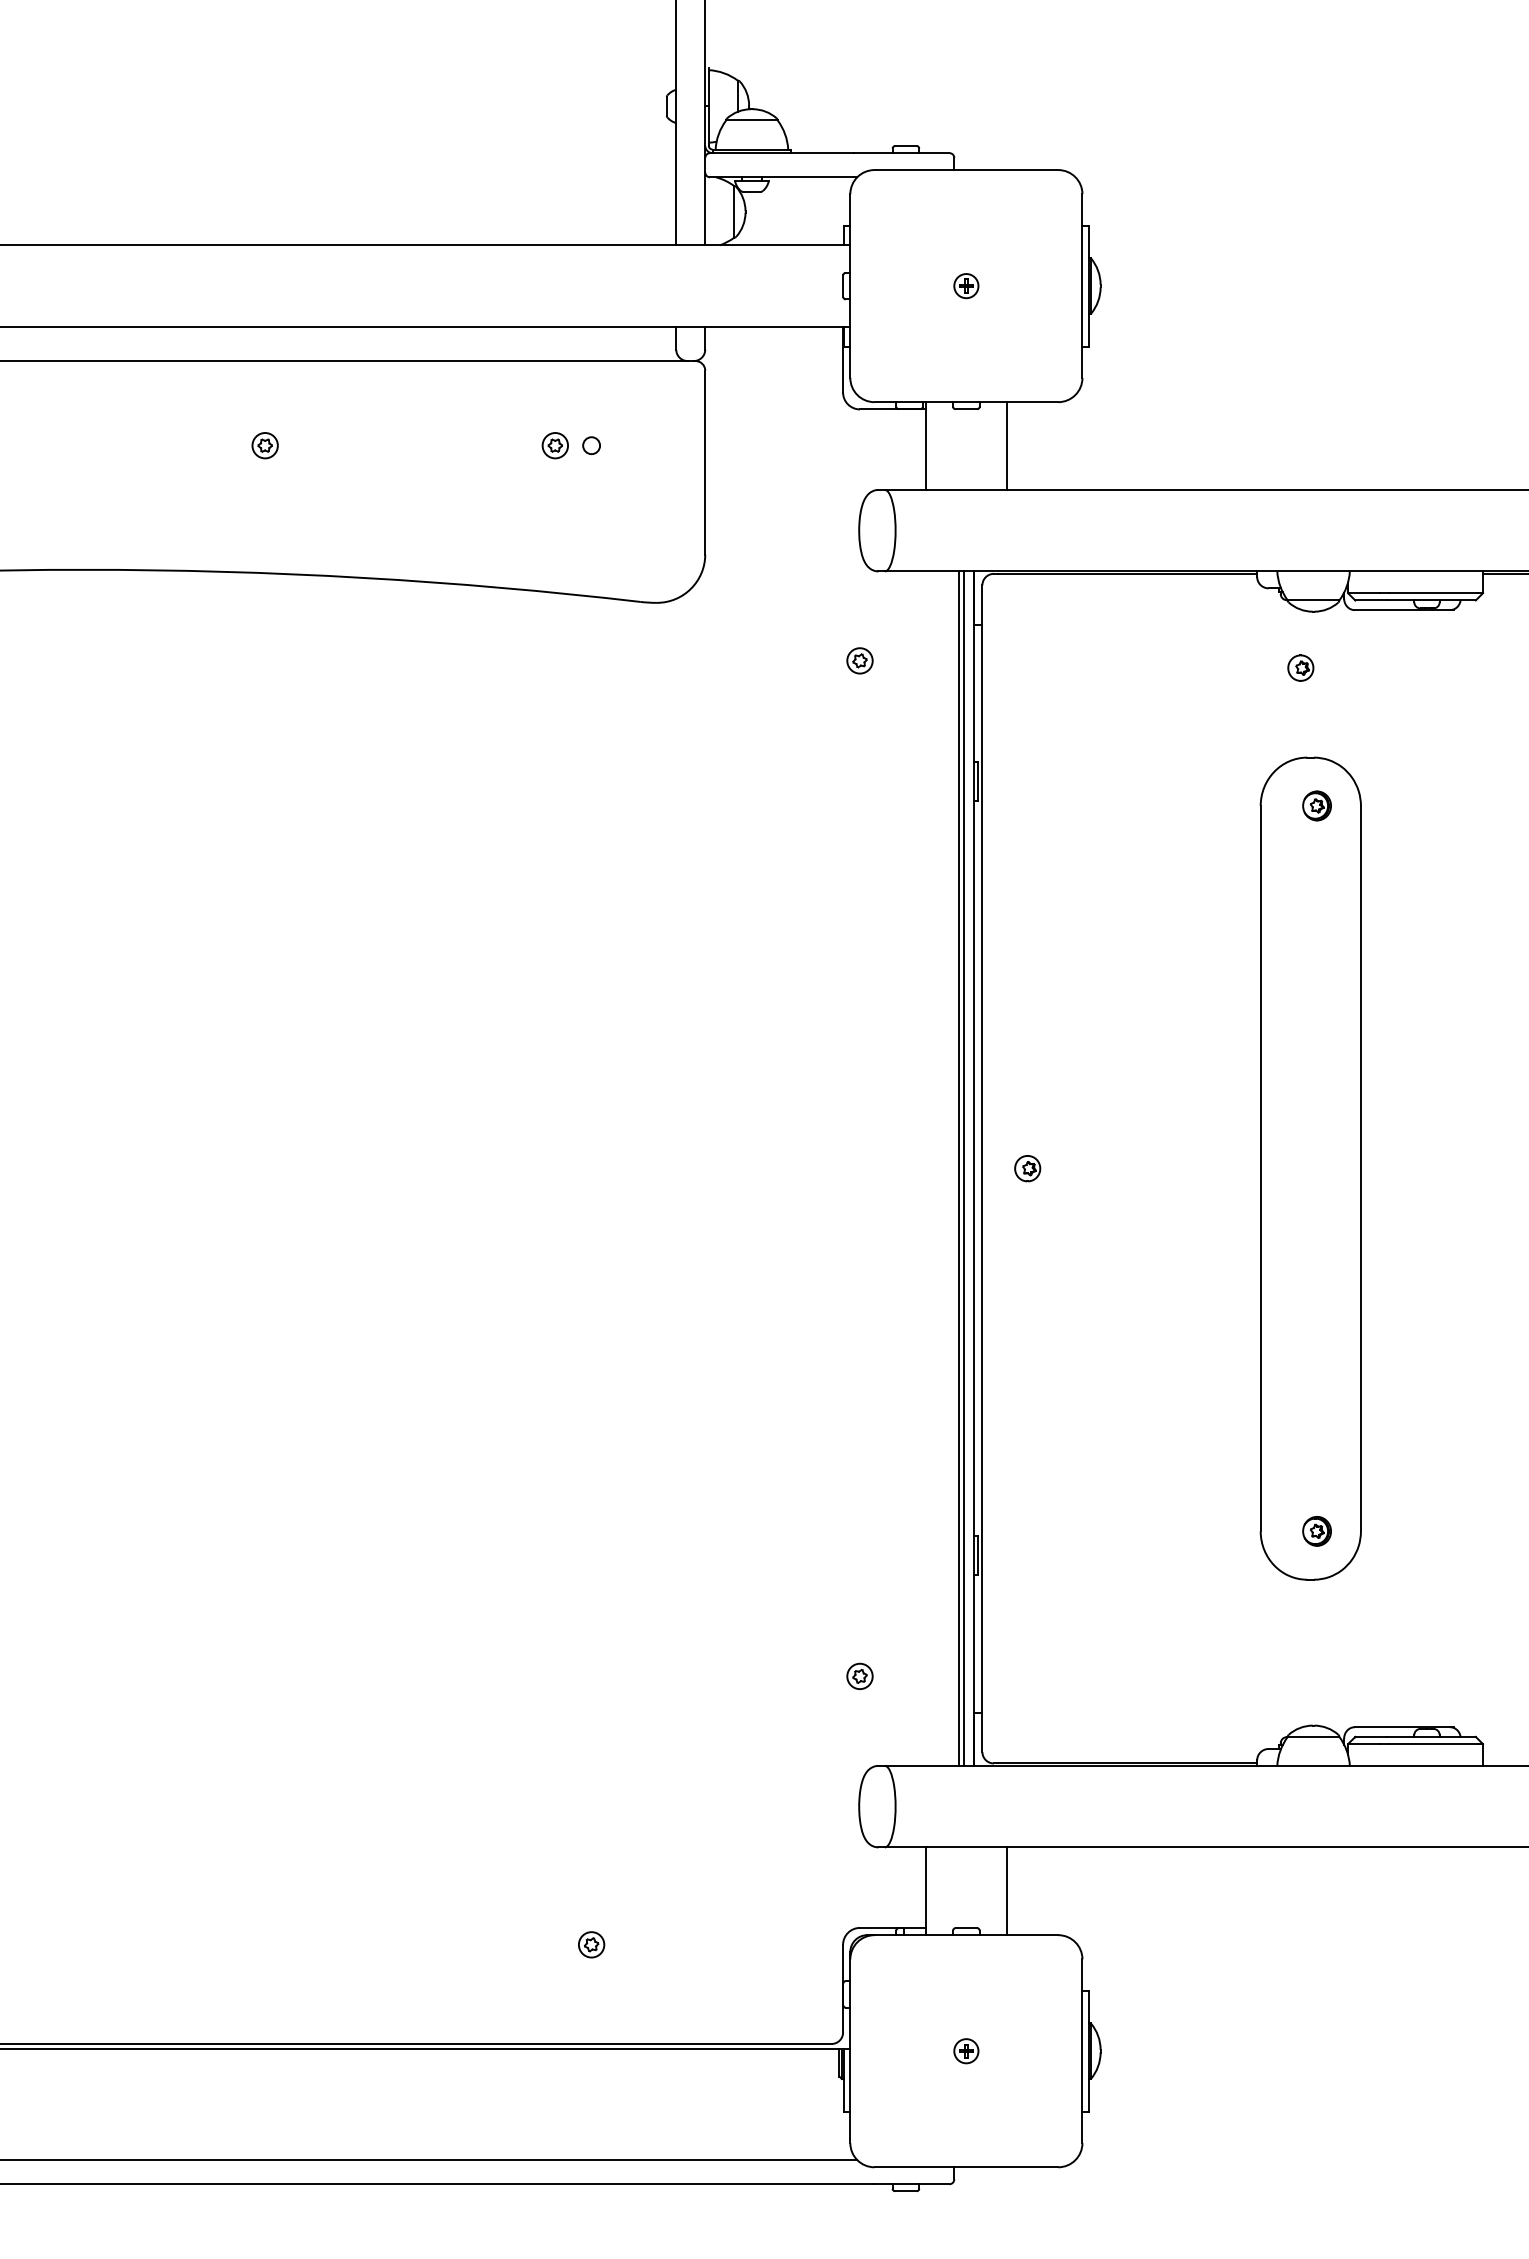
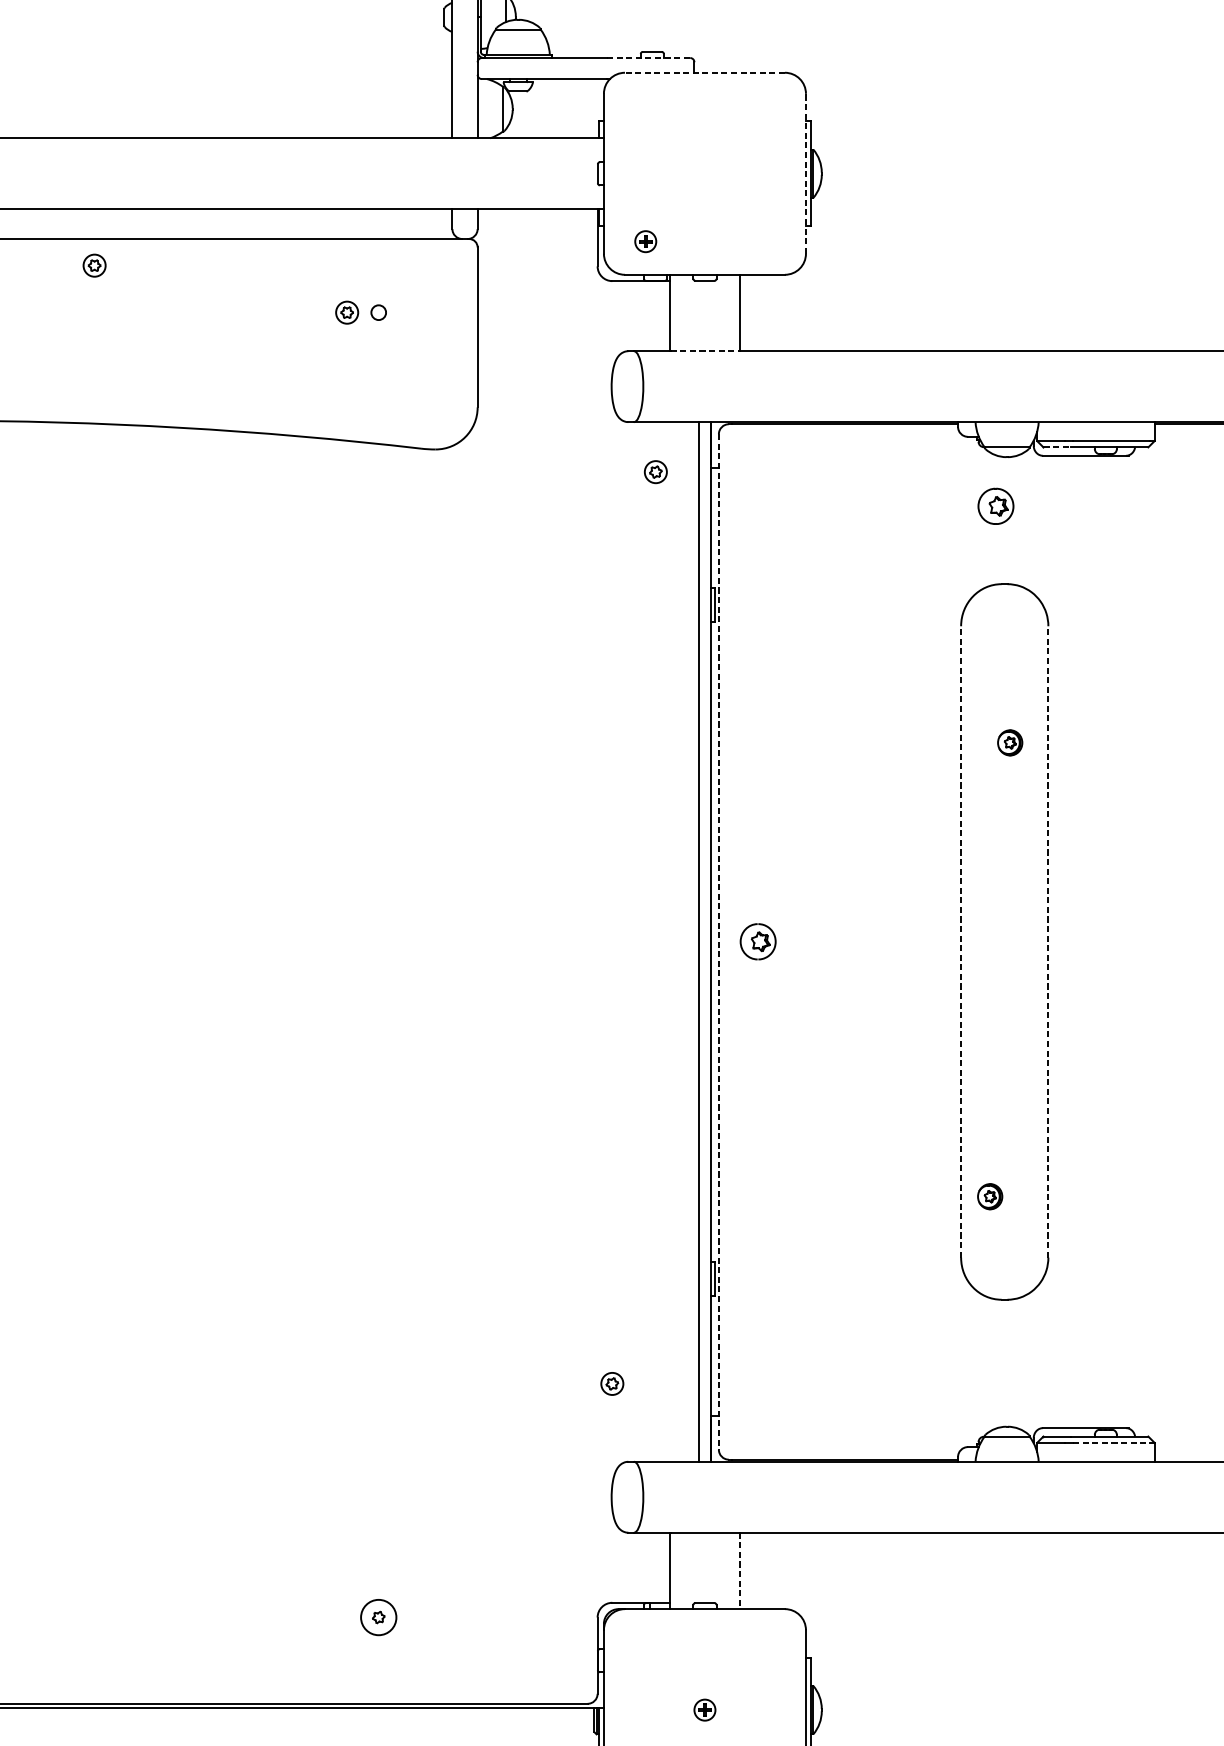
line: (901, 153) -> (648, 58), solid -> dashed
line: (966, 170) -> (705, 73), solid -> dashed
part: (966, 286) -> (645, 242), moved
line: (1082, 286) -> (806, 174), solid -> dashed
part: (264, 445) -> (94, 265), moved
line: (967, 489) -> (705, 350), solid -> dashed
line: (1371, 600) -> (1057, 447), solid -> dashed
part: (859, 660) -> (655, 471), moved
part: (1300, 667) -> (995, 505), size x1.6
part: (1316, 805) -> (1009, 742), moved
line: (963, 1168) -> (702, 941), removed
part: (1027, 1168) -> (758, 941), size x1.6
line: (1260, 1168) -> (960, 941), solid -> dashed
line: (1360, 1168) -> (1047, 941), solid -> dashed
line: (982, 1169) -> (718, 942), solid -> dashed
part: (1316, 1531) -> (989, 1196), moved
line: (1434, 1744) -> (1112, 1443), solid -> dashed
line: (1007, 1891) -> (740, 1571), solid -> dashed
circle: (591, 1944) -> (378, 1617), size x1.6

